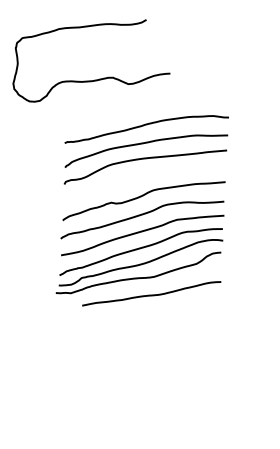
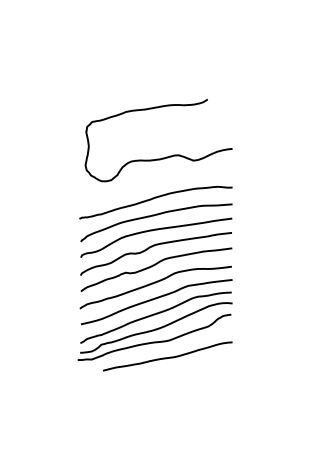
curve: (95, 79) -> (162, 157), moved
curve: (140, 177) -> (152, 247), added

